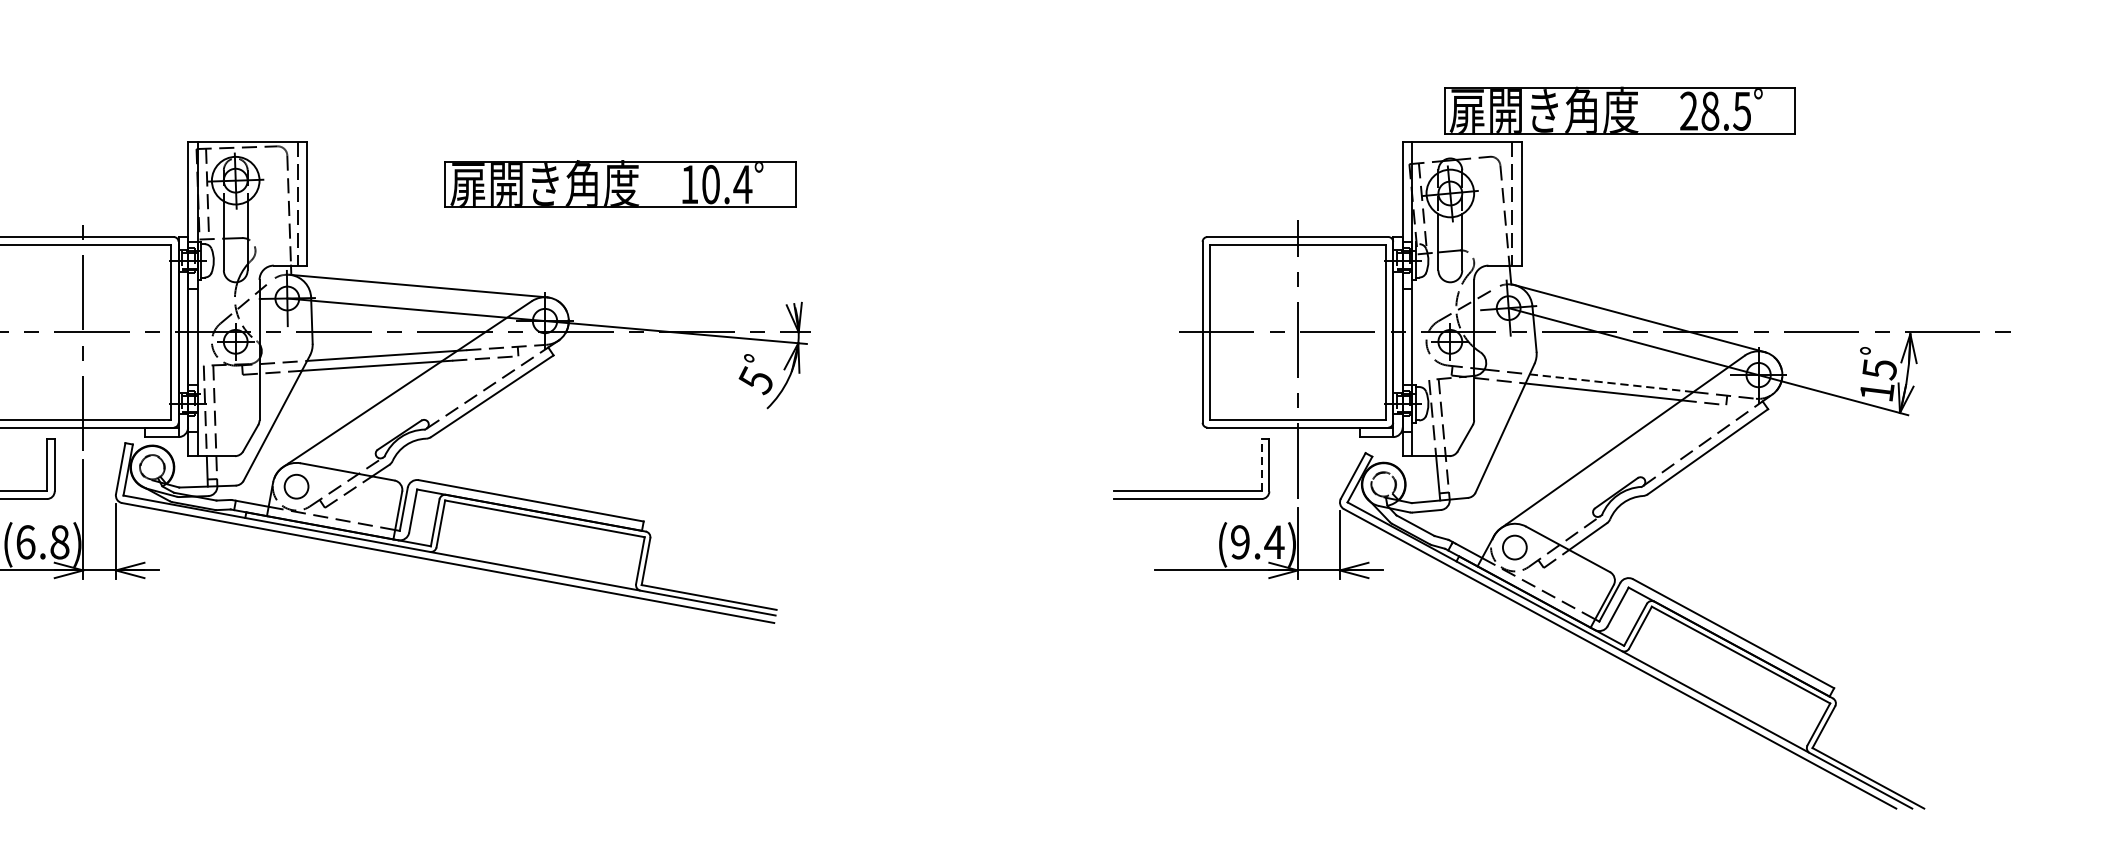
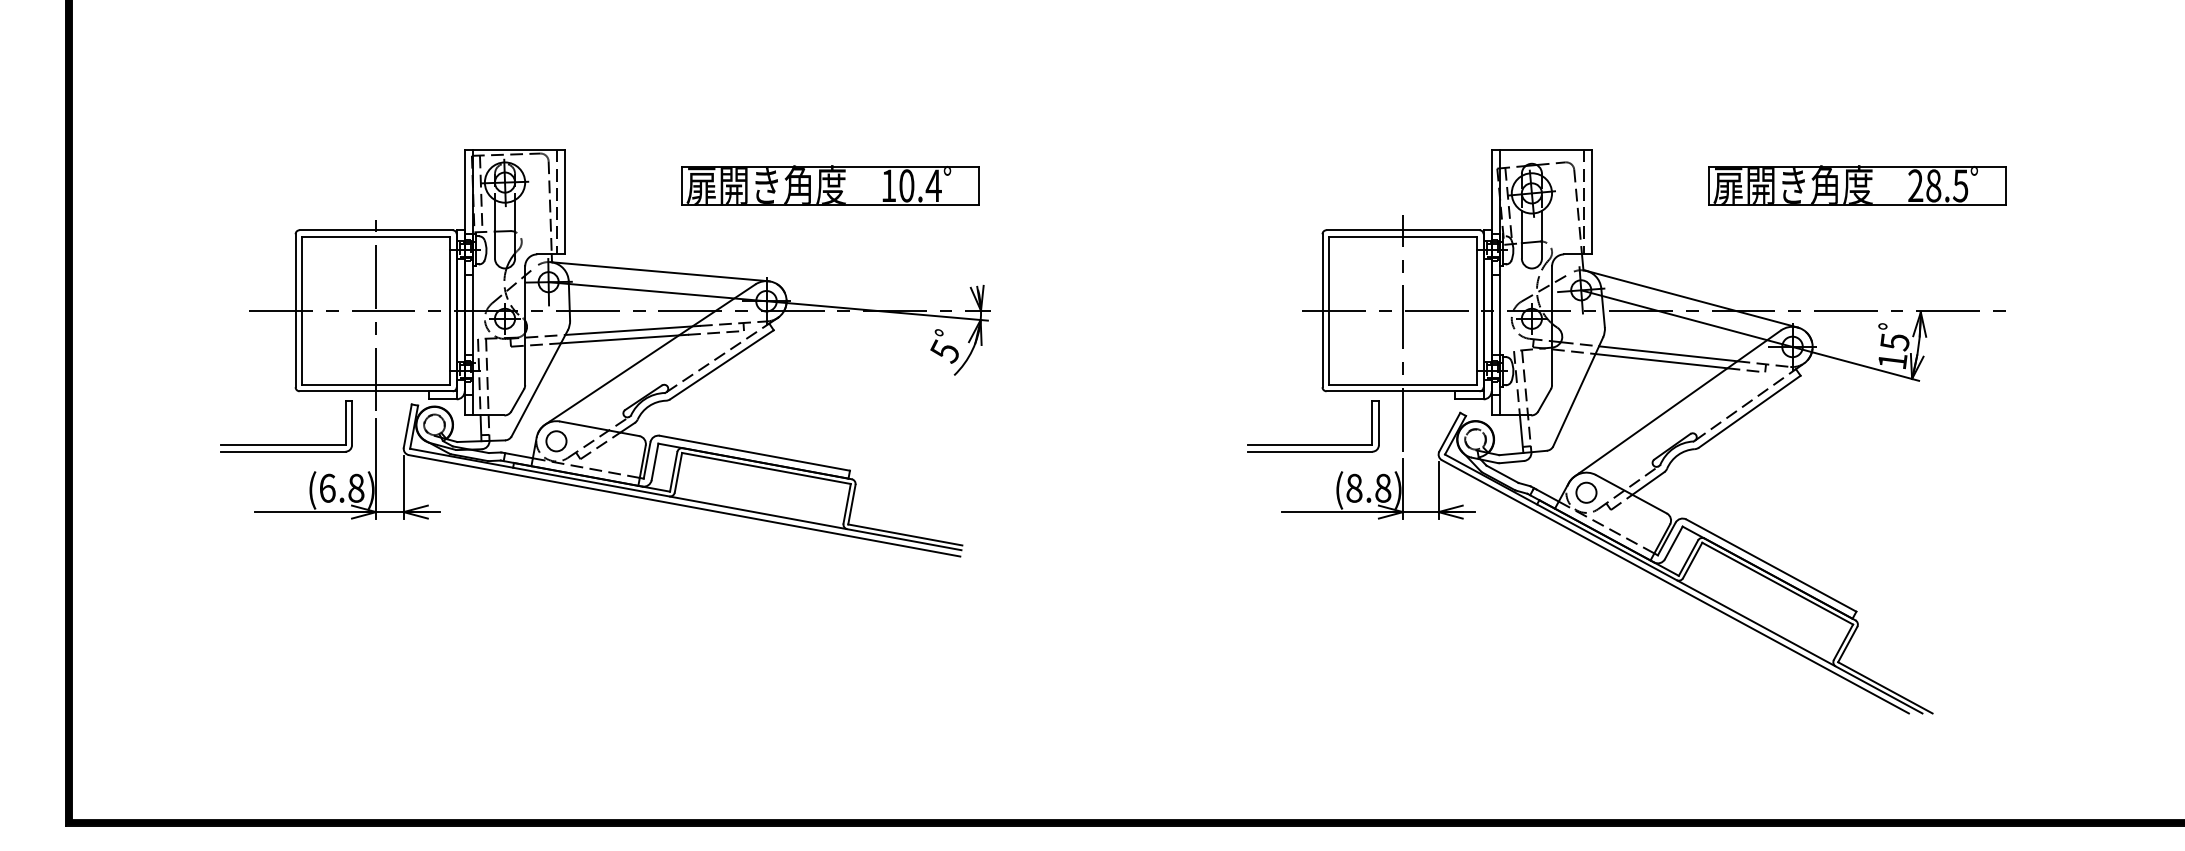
part: (1620, 110) -> (1857, 185), moved
line: (1611, 382) -> (1668, 353), dashed -> solid
line: (1261, 465) -> (1372, 423), dashed -> solid
text: (1257, 541) -> (1368, 487), (9.4) -> (8.8)

